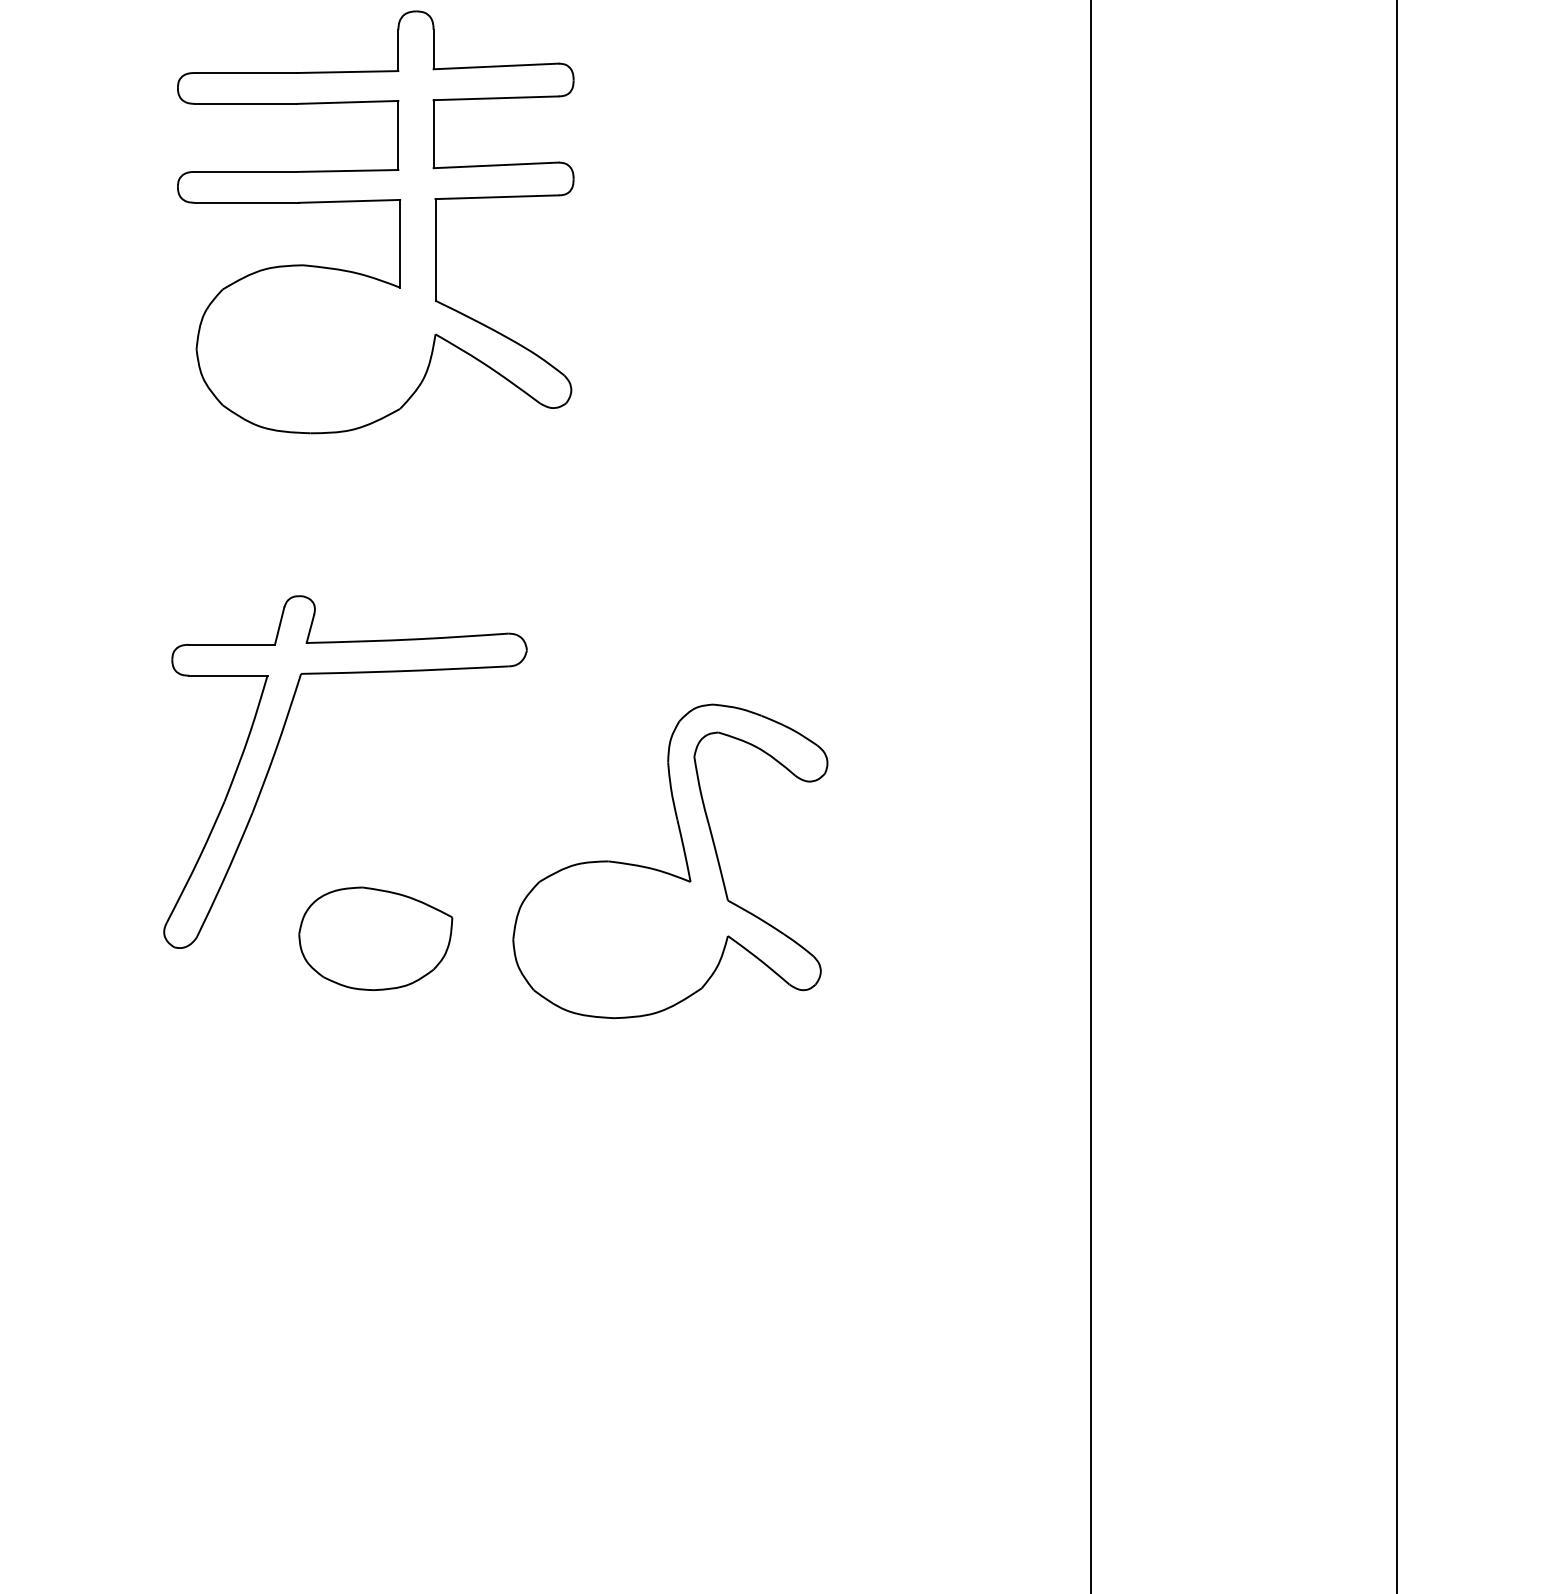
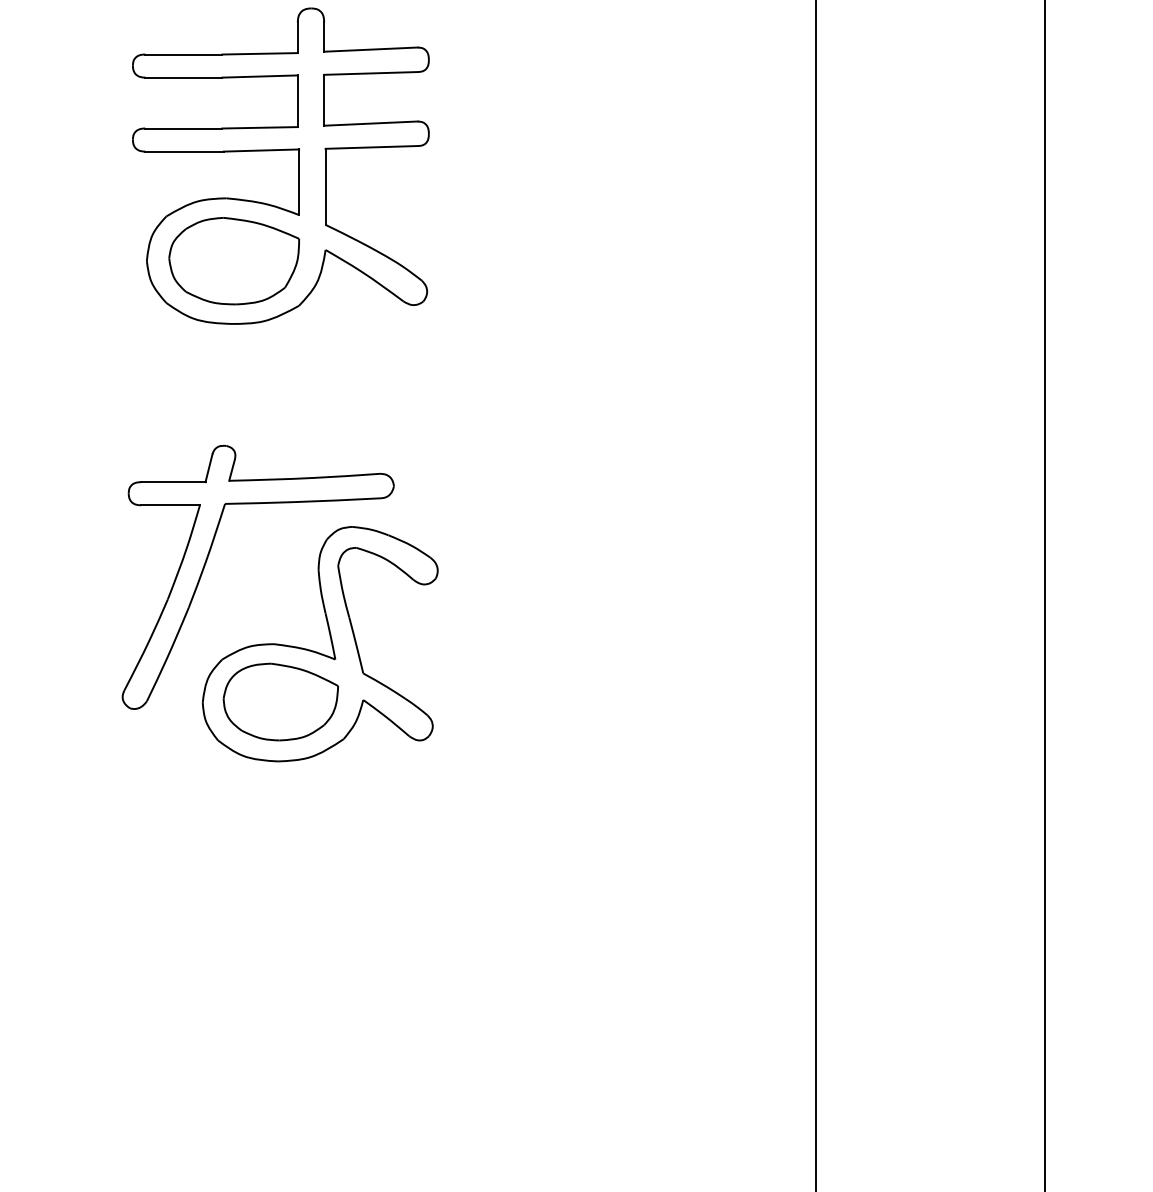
part: (312, 348) -> (233, 260), added
part: (665, 871) -> (316, 651), moved

